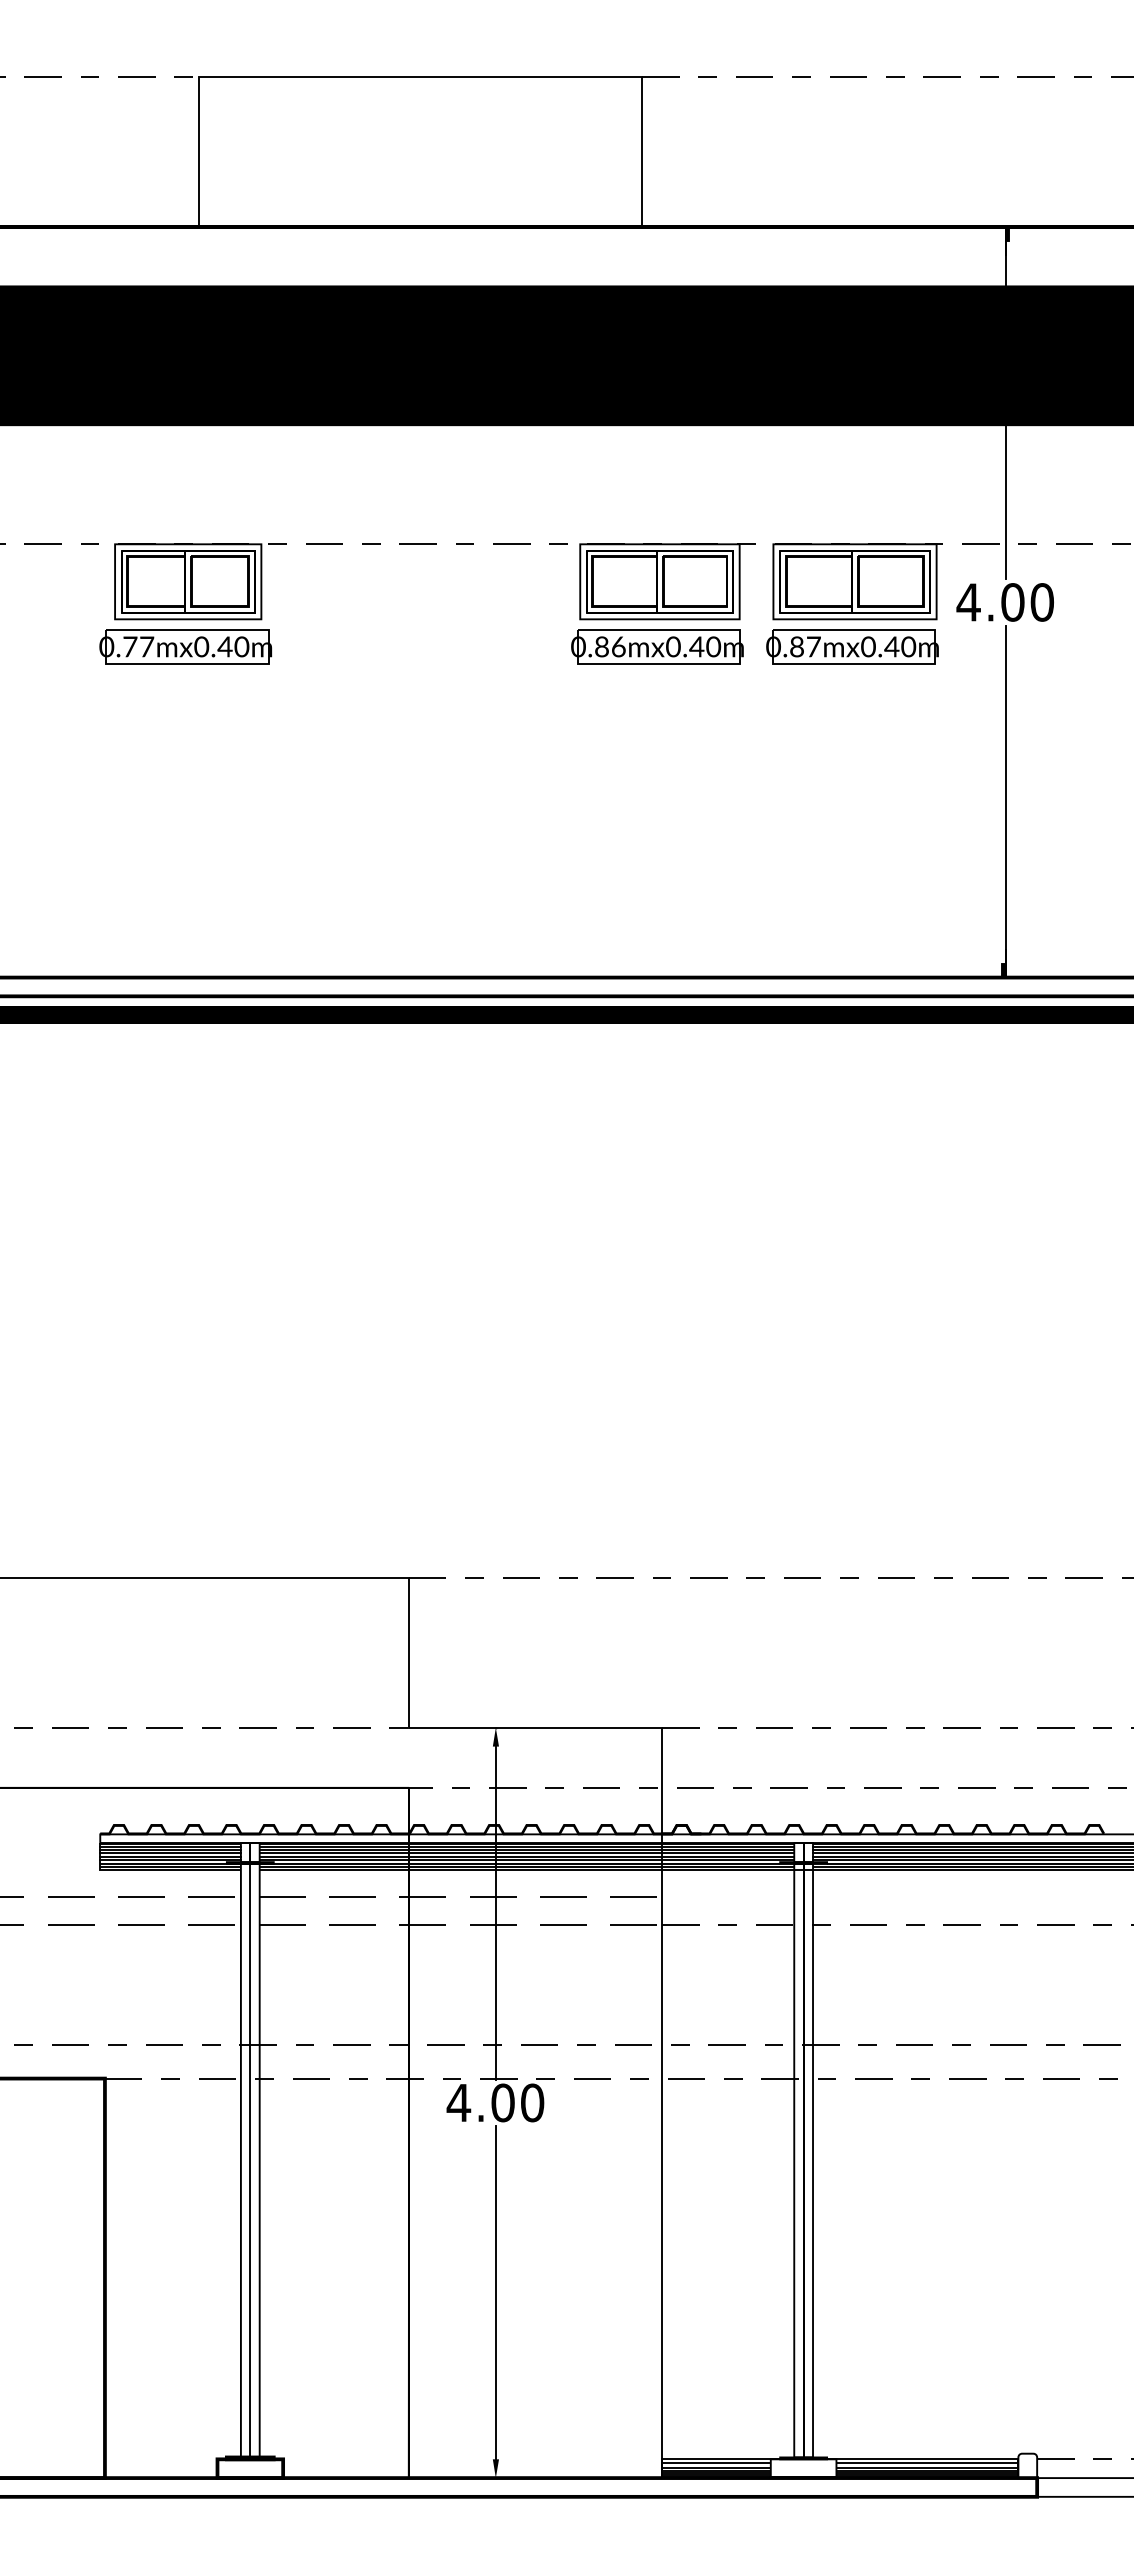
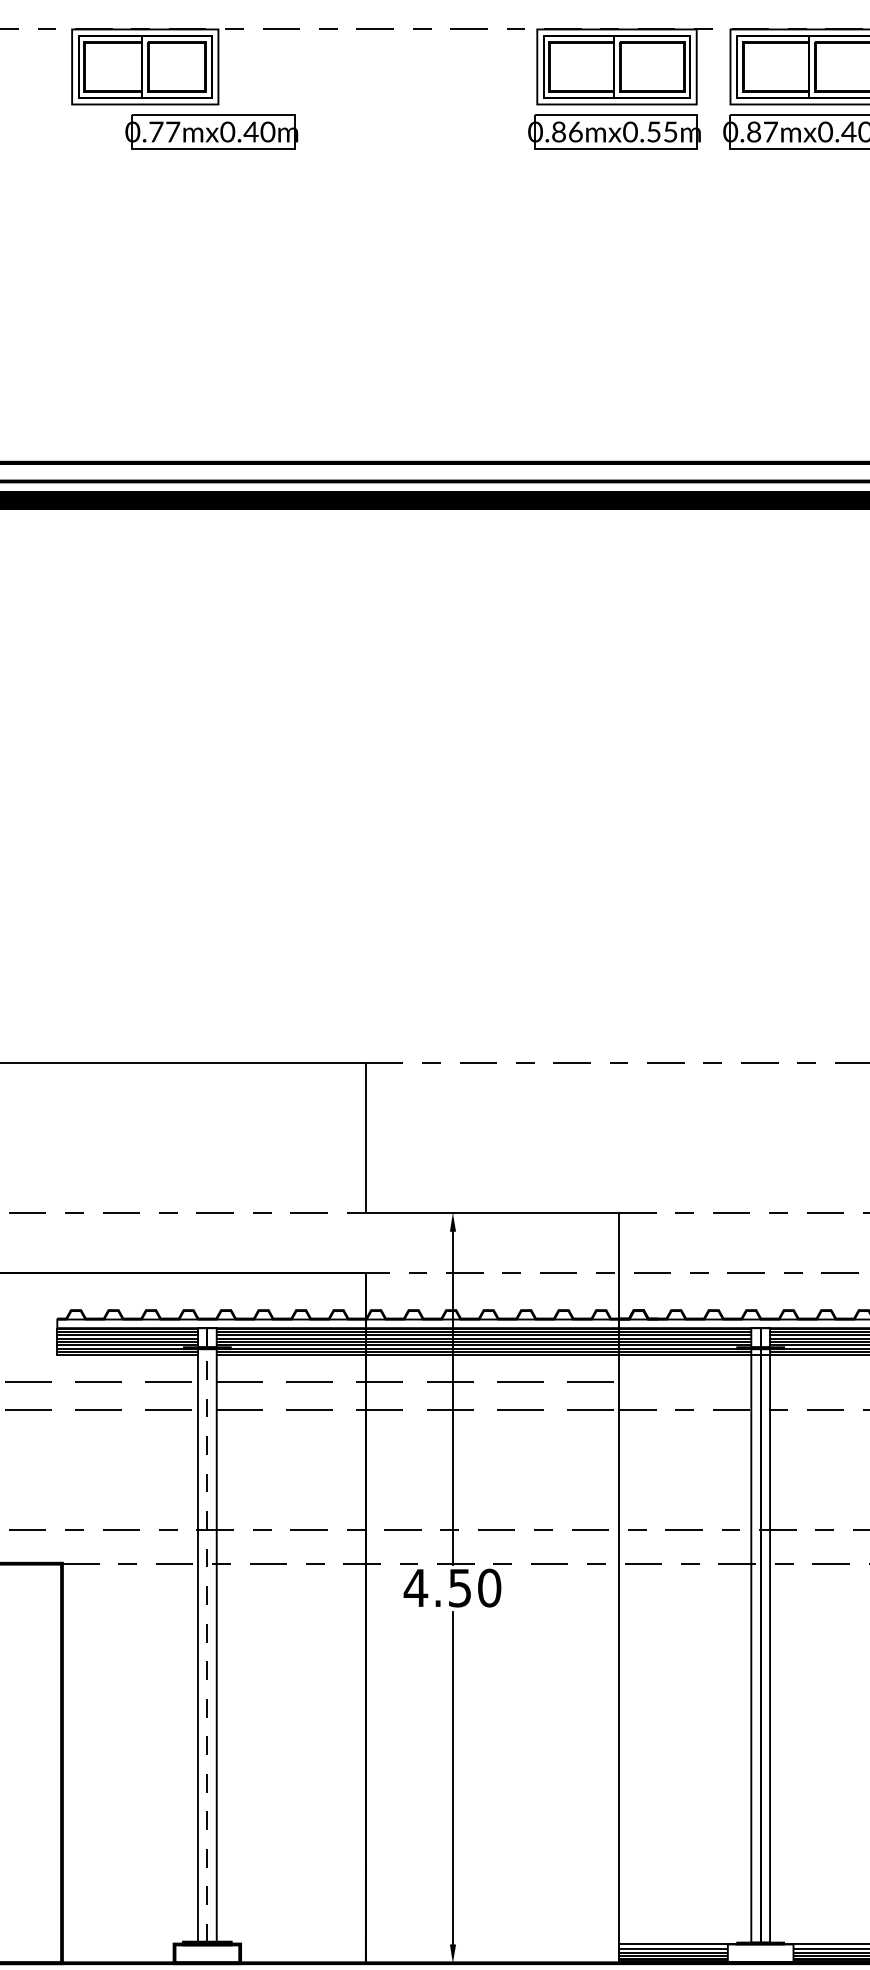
part: (185, 646) -> (211, 131), moved
text: (705, 646) -> (662, 131), 0.86mx0.40m -> 0.86mx0.55m
text: (502, 2102) -> (459, 1587), 4.00 -> 4.50
line: (250, 2160) -> (207, 1645), solid -> dashed

